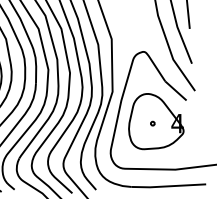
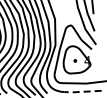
line: (165, 185) -> (81, 91), solid -> dashed

